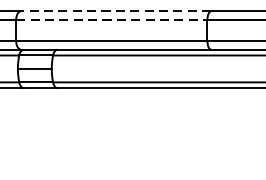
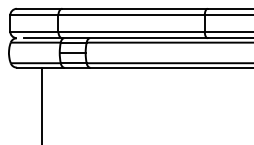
line: (115, 10) -> (134, 8), dashed -> solid
line: (112, 20) -> (132, 15), dashed -> solid

